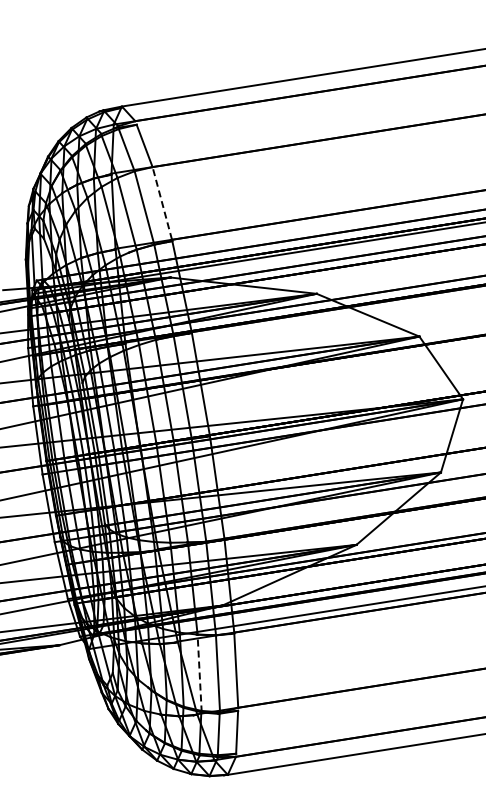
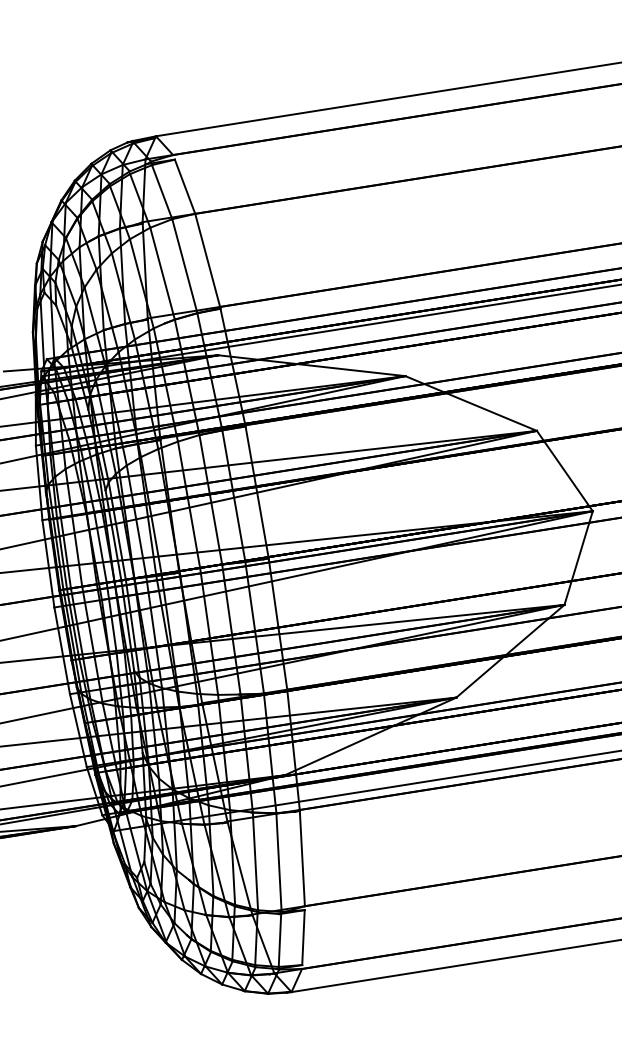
line: (162, 203) -> (207, 260), dashed -> solid
line: (199, 673) -> (255, 862), dashed -> solid

